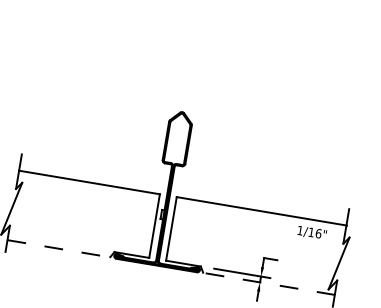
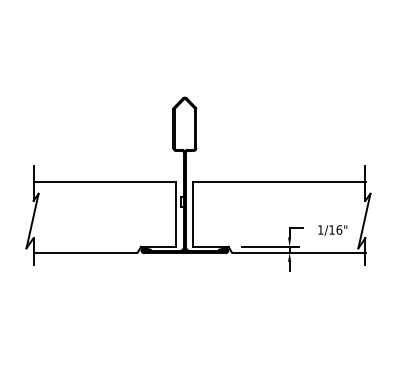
text: (311, 233) -> (332, 230), moved
line: (58, 248) -> (85, 252), dashed -> solid
line: (269, 283) -> (299, 252), dashed -> solid

